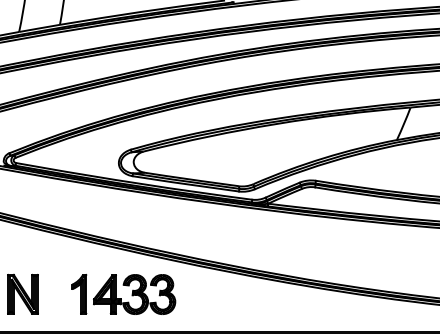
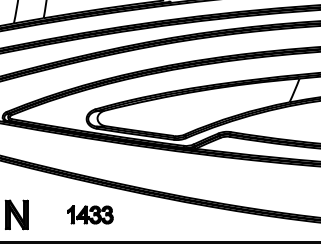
part: (124, 293) -> (90, 214), size x0.6

